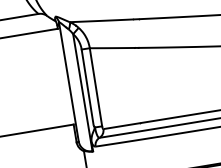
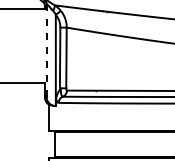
line: (68, 83) -> (46, 51), solid -> dashed

